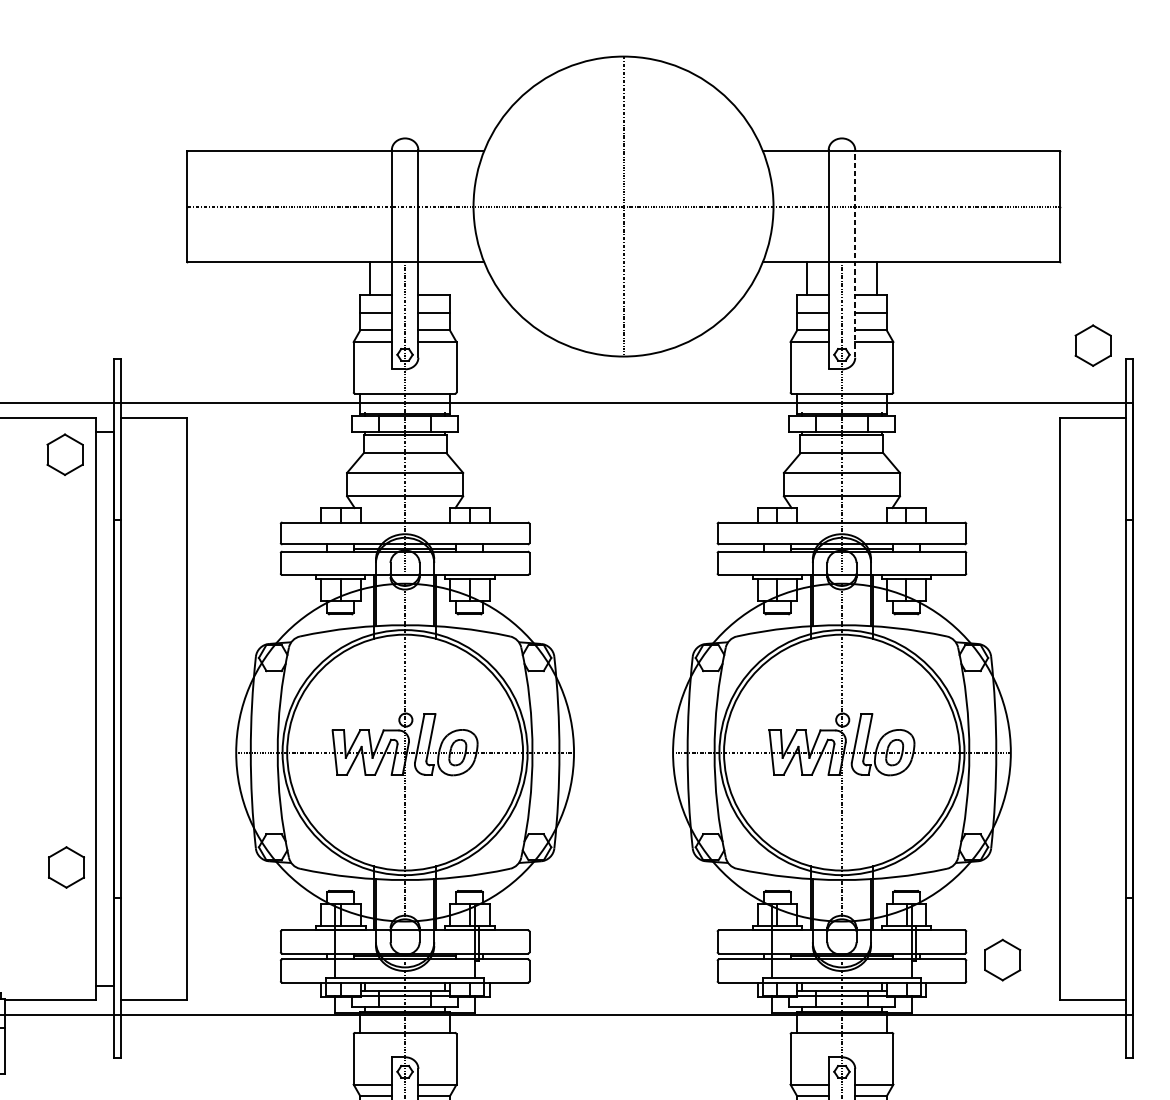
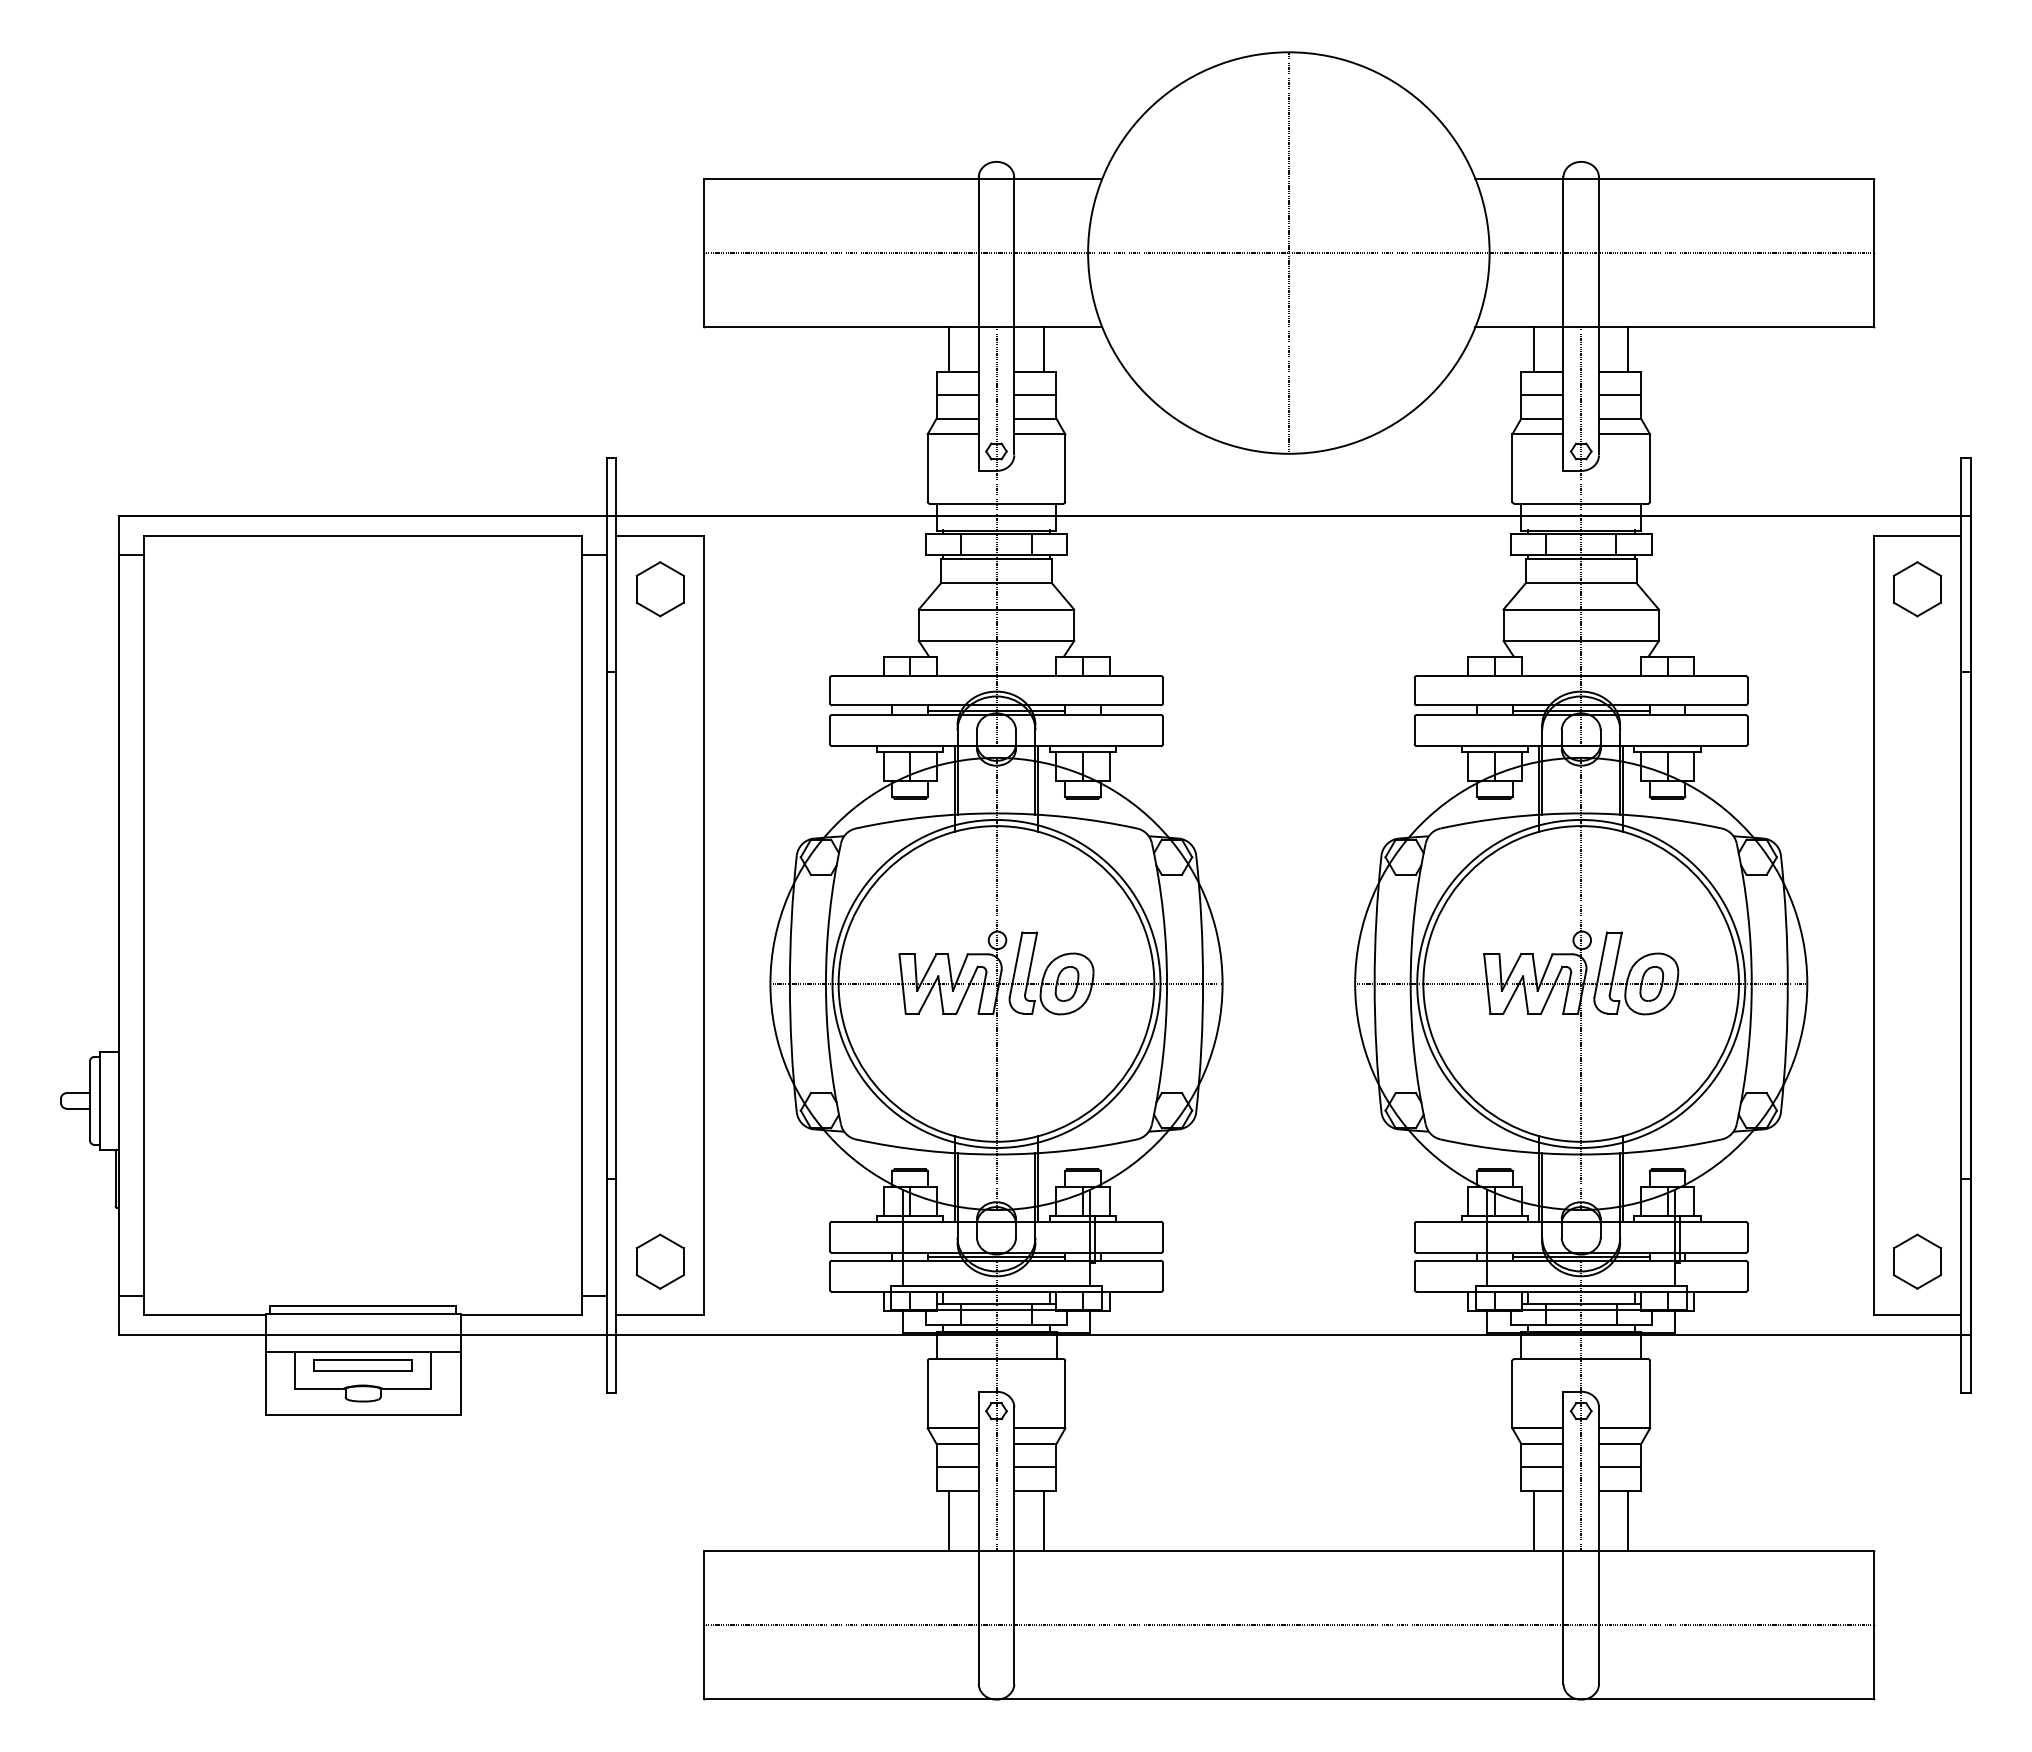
line: (854, 253) -> (1598, 315), dashed -> solid
line: (440, 278) -> (1043, 349), added
part: (1093, 345) -> (1917, 589), moved
part: (64, 454) -> (659, 589), moved
part: (65, 867) -> (659, 1261), moved
part: (1002, 959) -> (1917, 1261), moved

